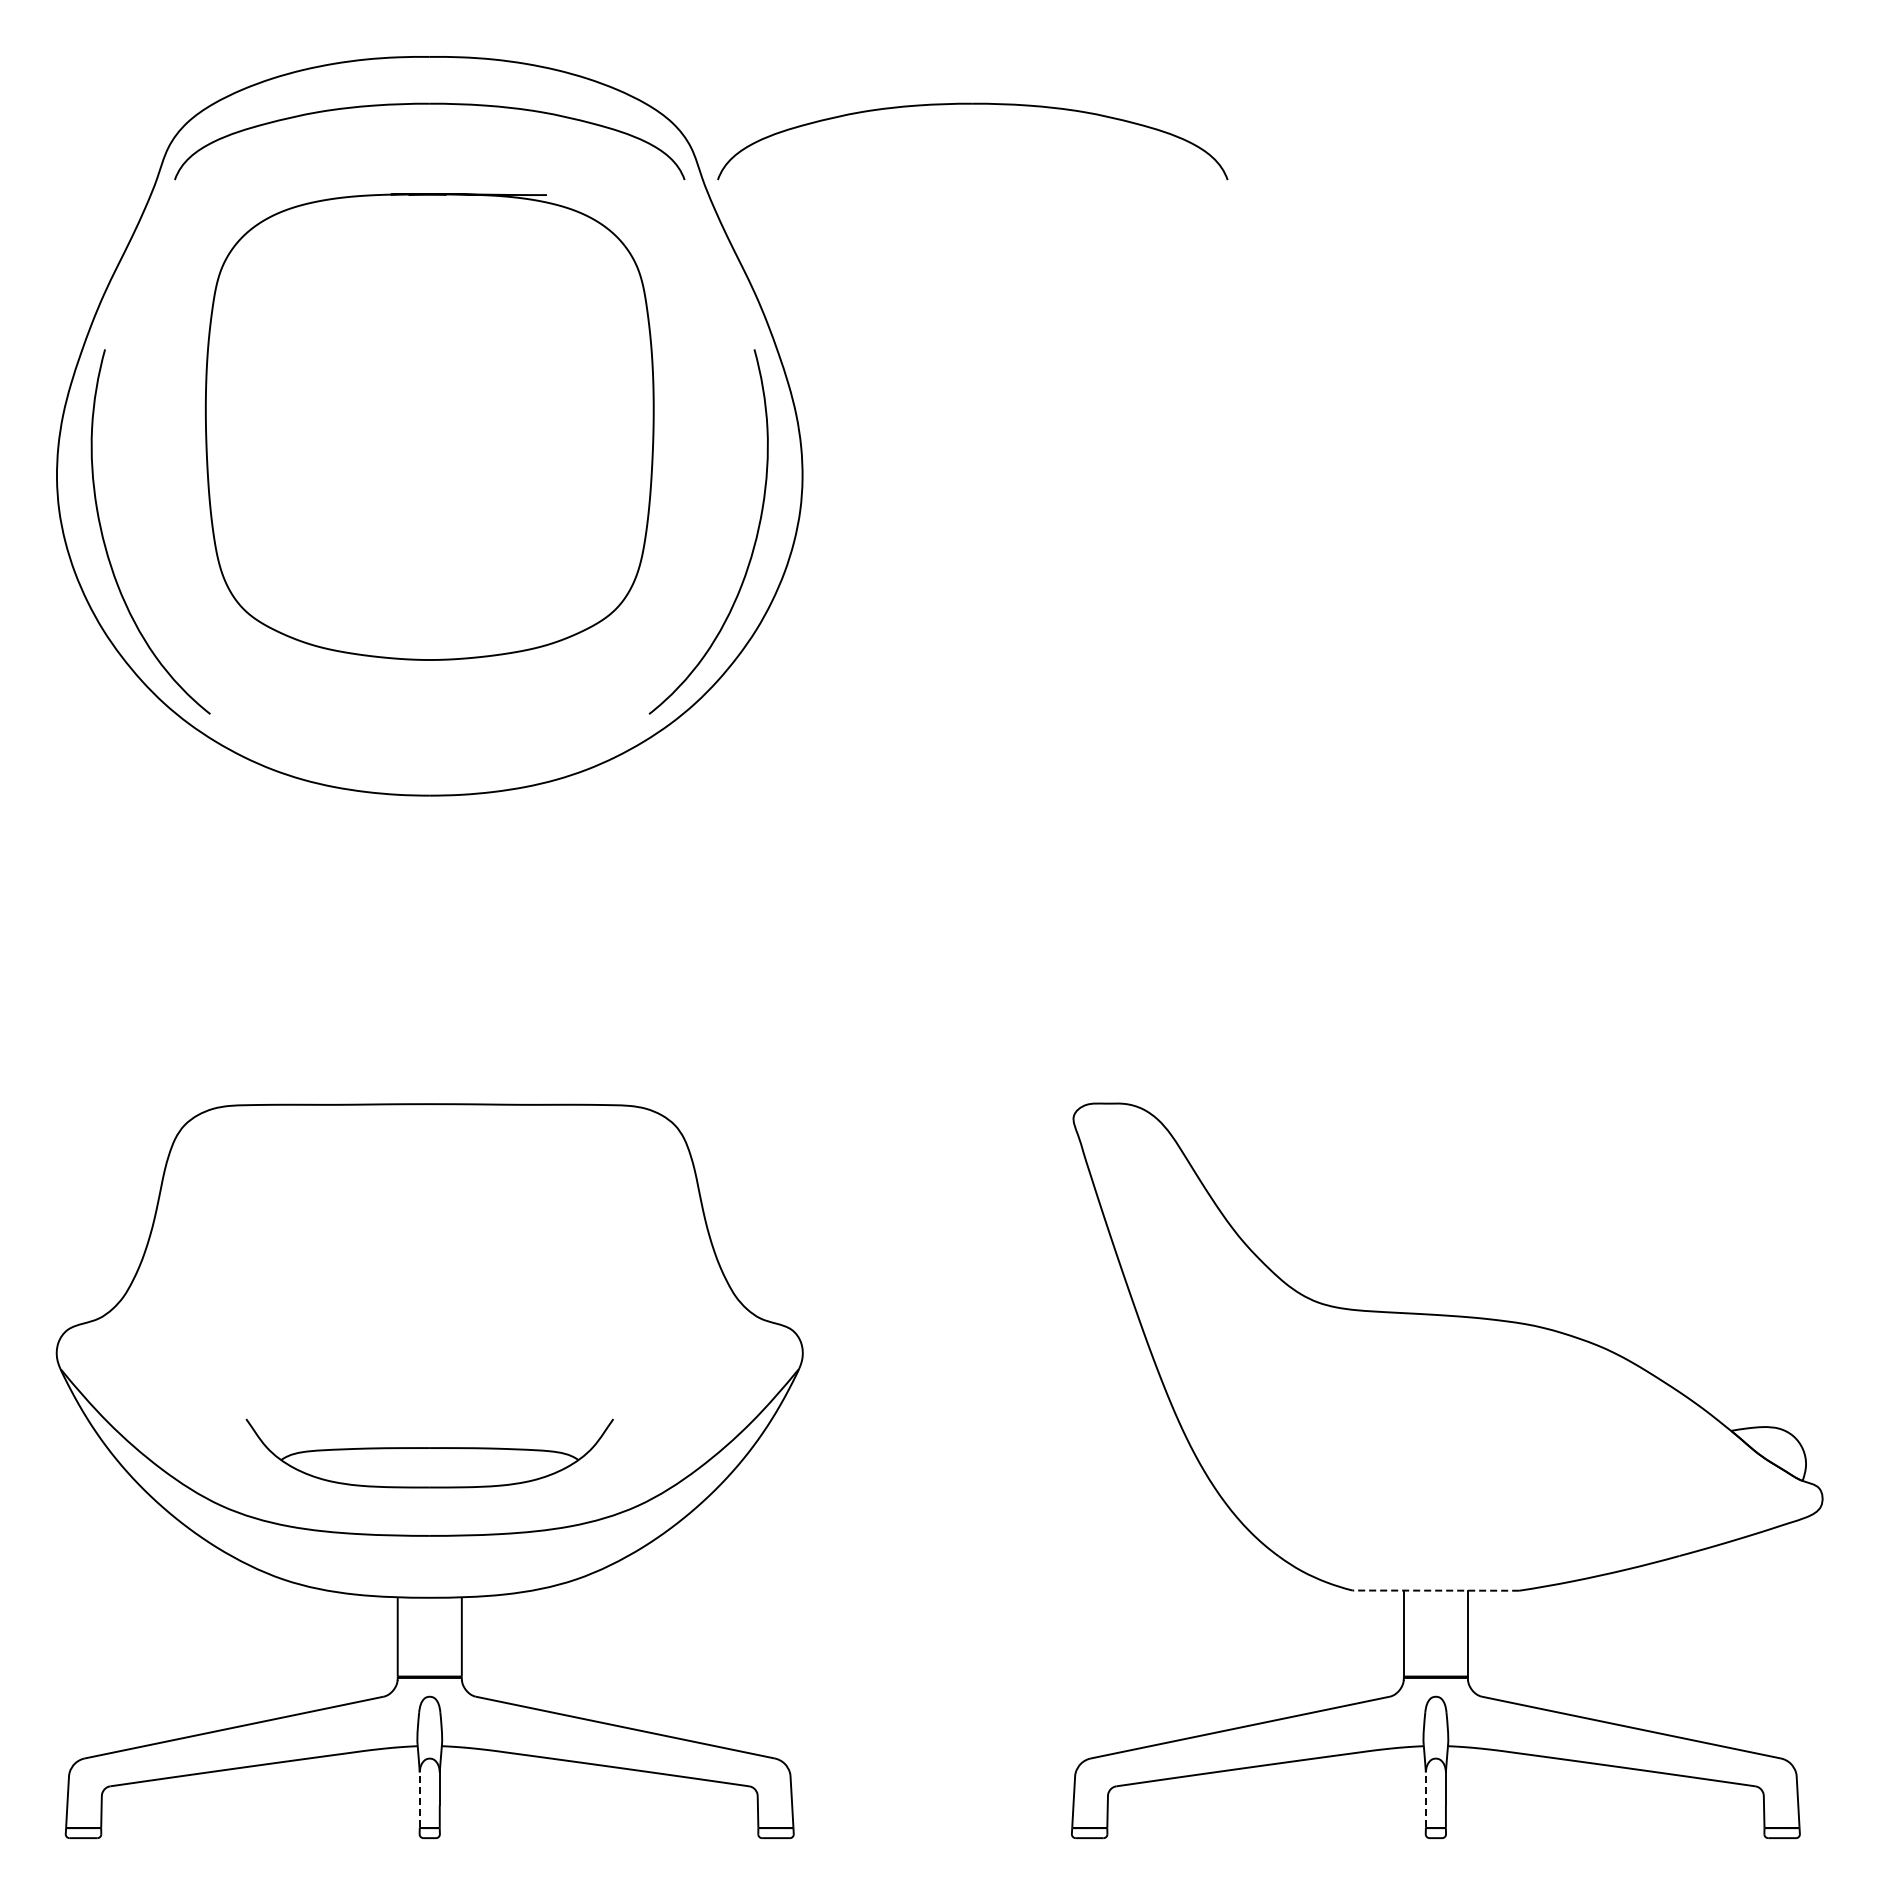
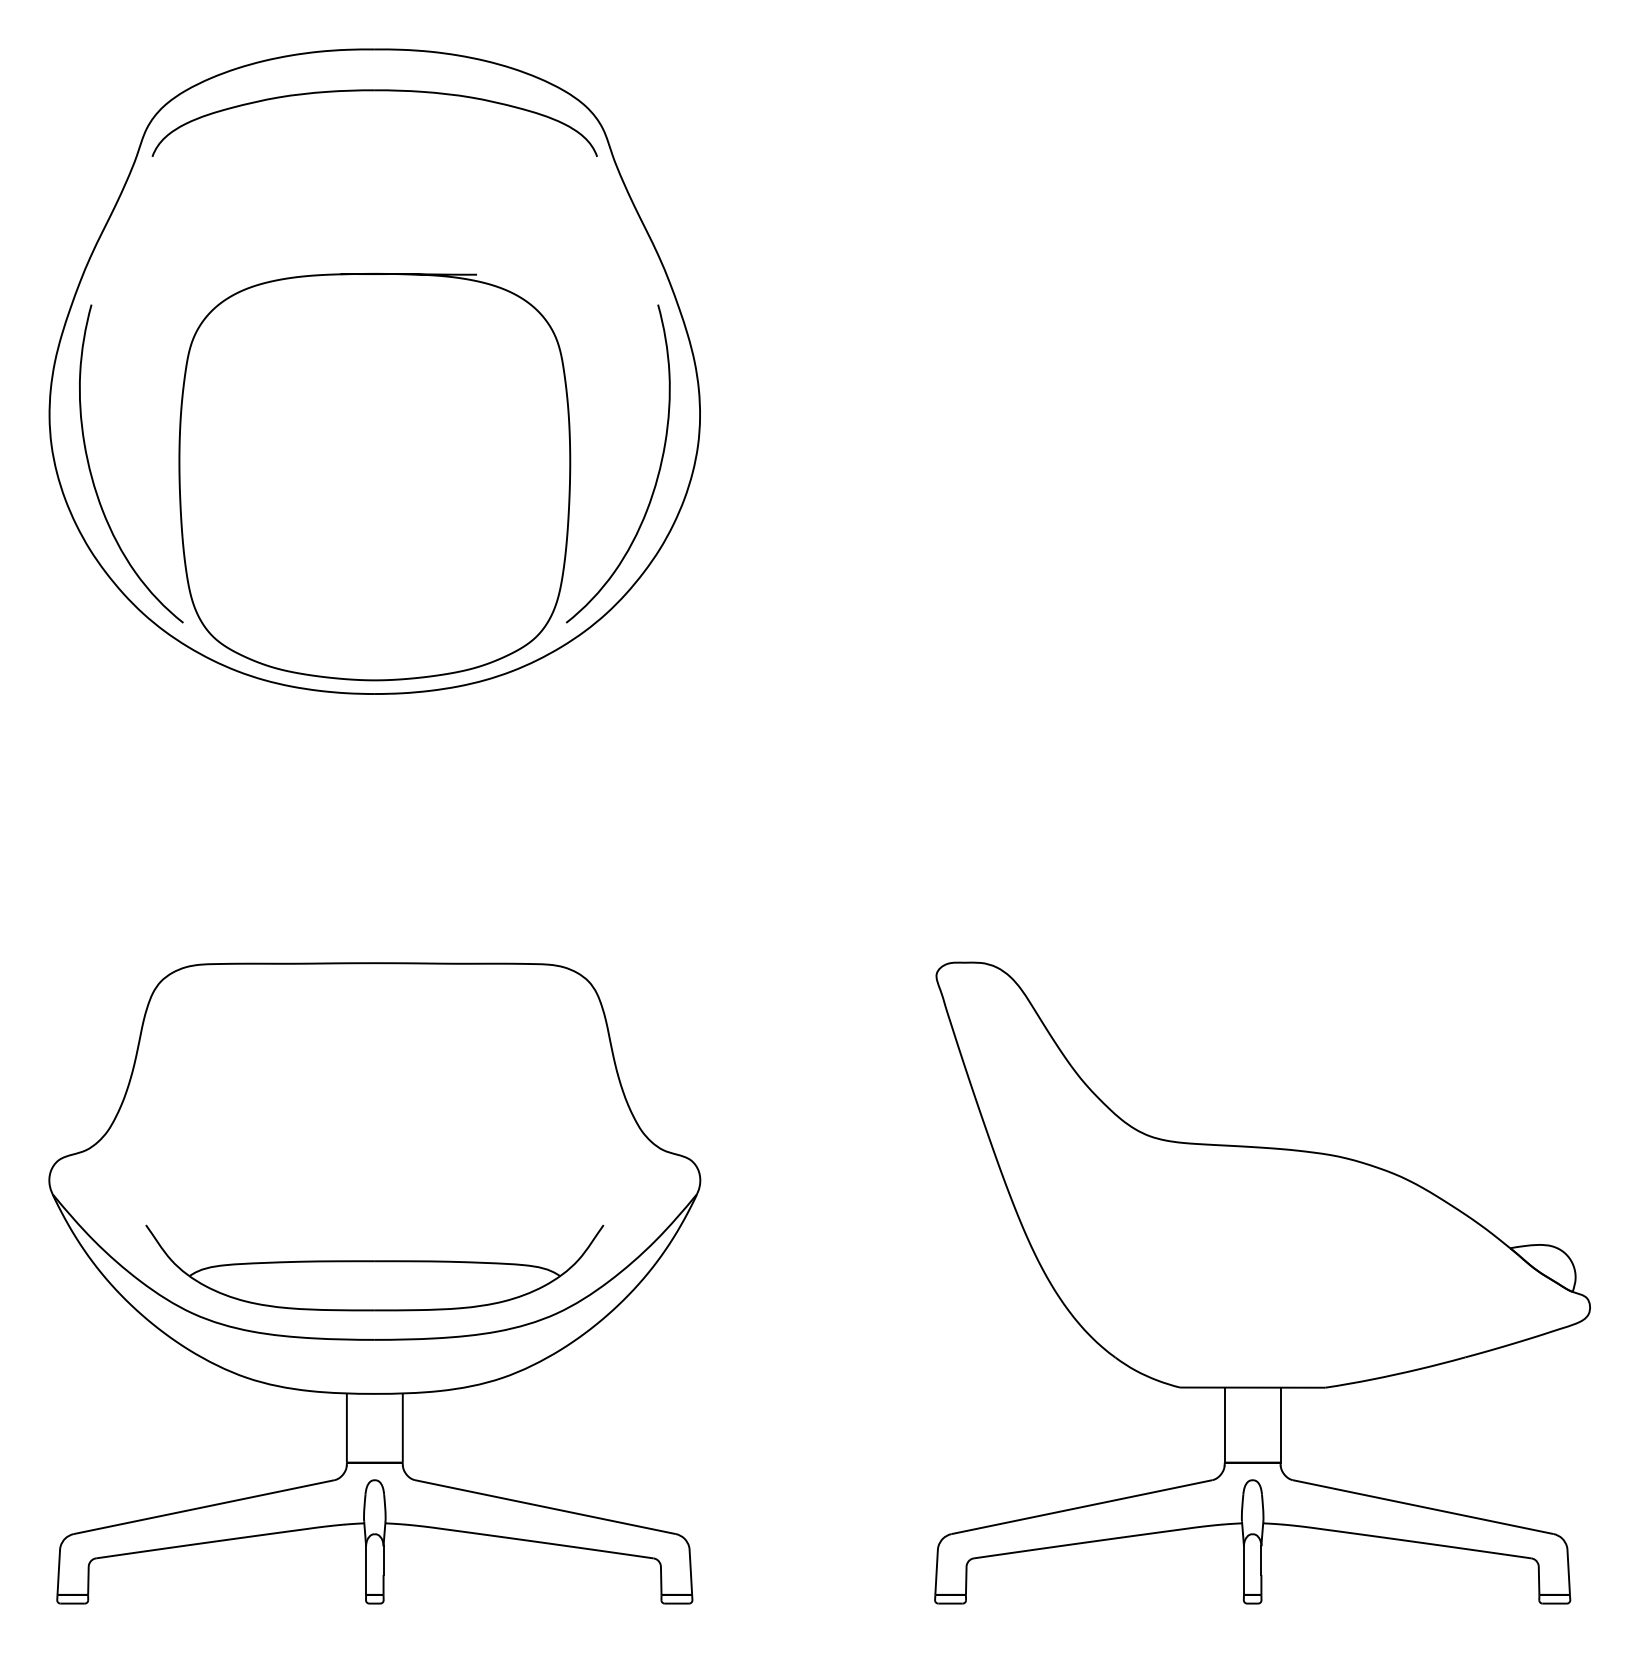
part: (972, 104) -> (848, 90), removed
curve: (207, 435) -> (180, 484), moved
part: (429, 1453) -> (374, 1267), size x1.43
line: (1435, 1590) -> (1252, 1387), dashed -> solid
line: (419, 1799) -> (365, 1569), dashed -> solid
line: (1425, 1799) -> (1243, 1569), dashed -> solid

